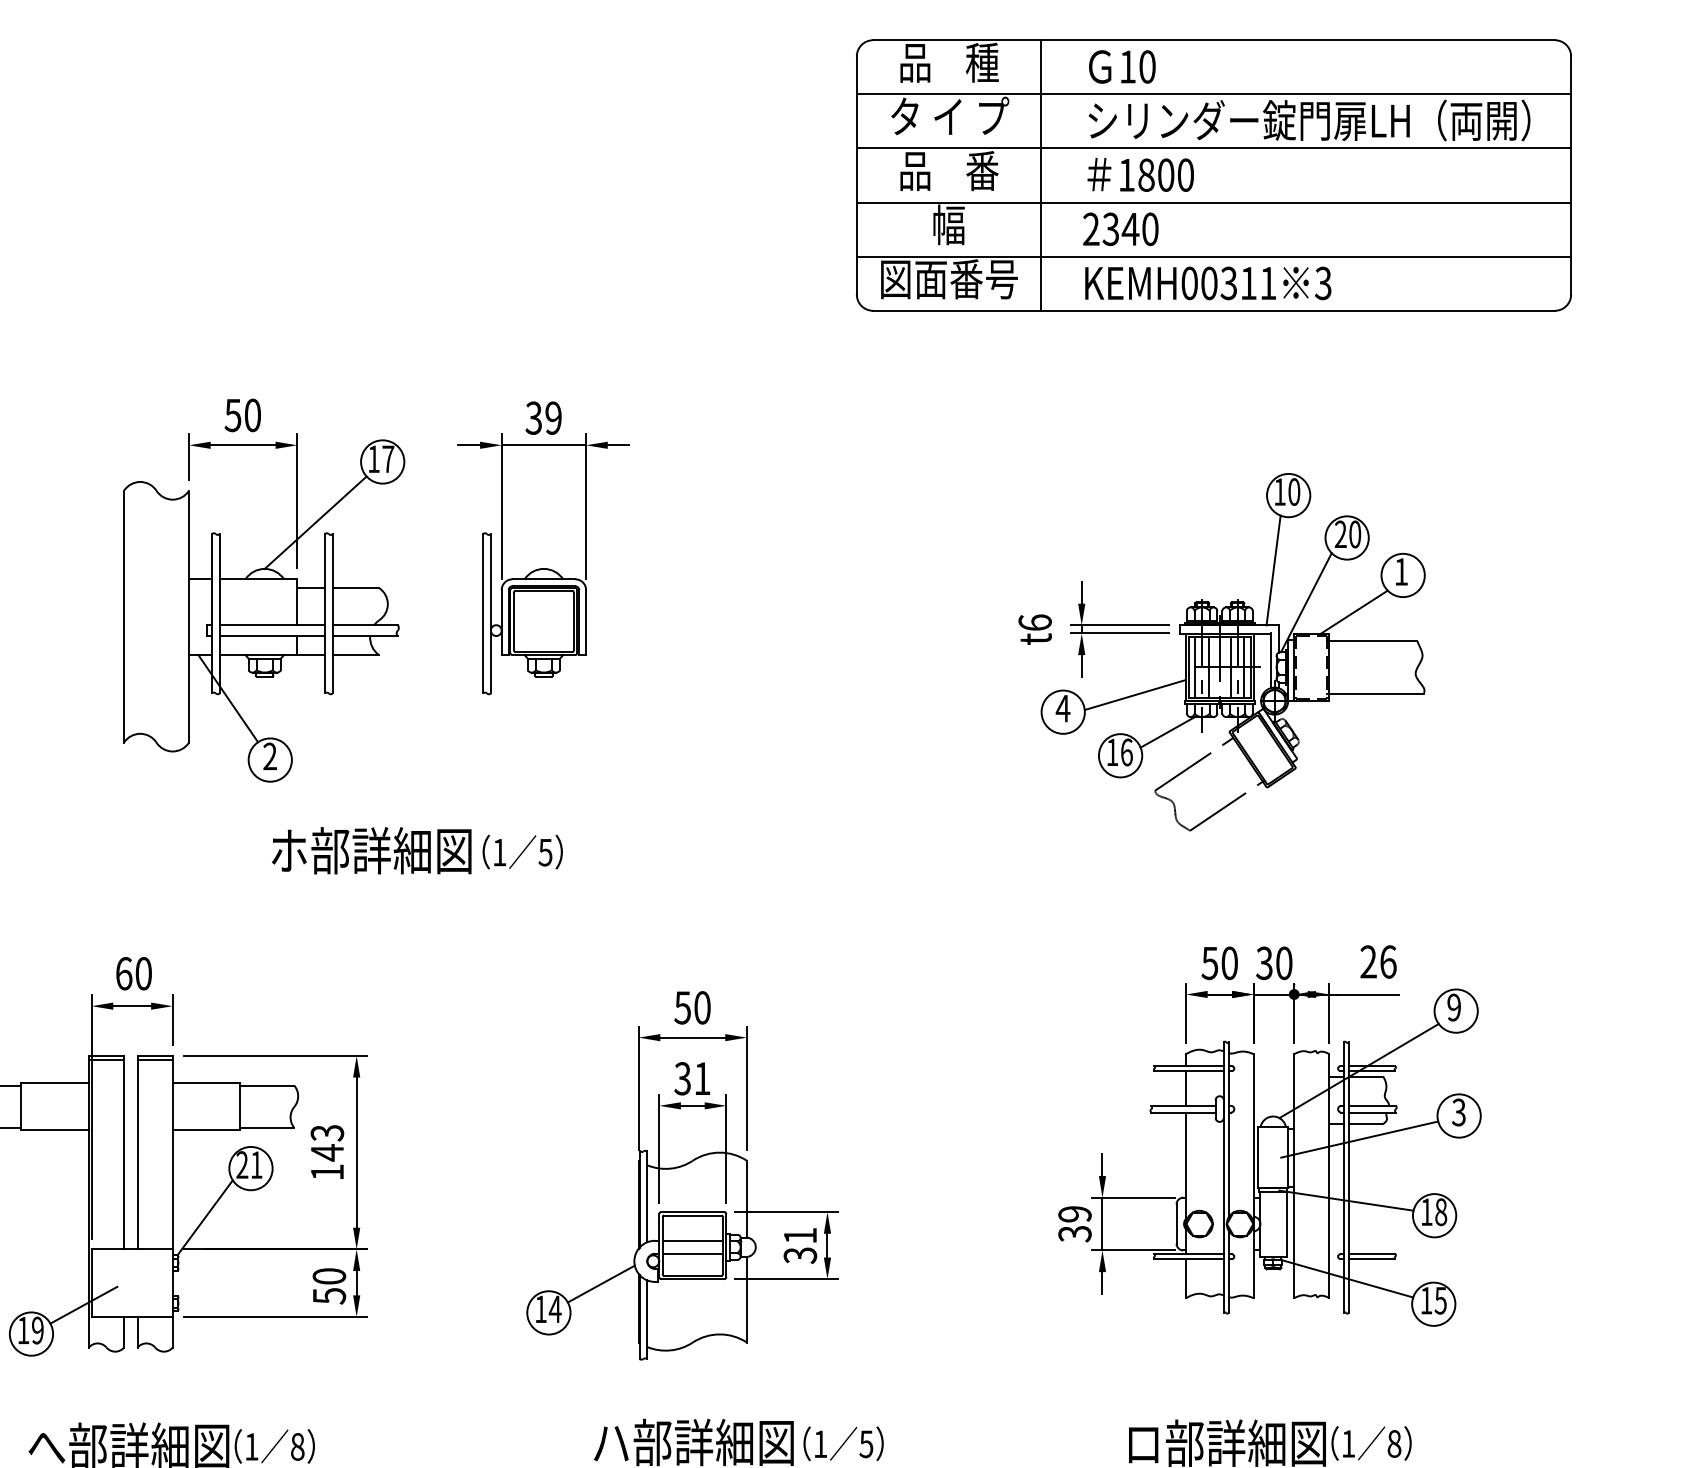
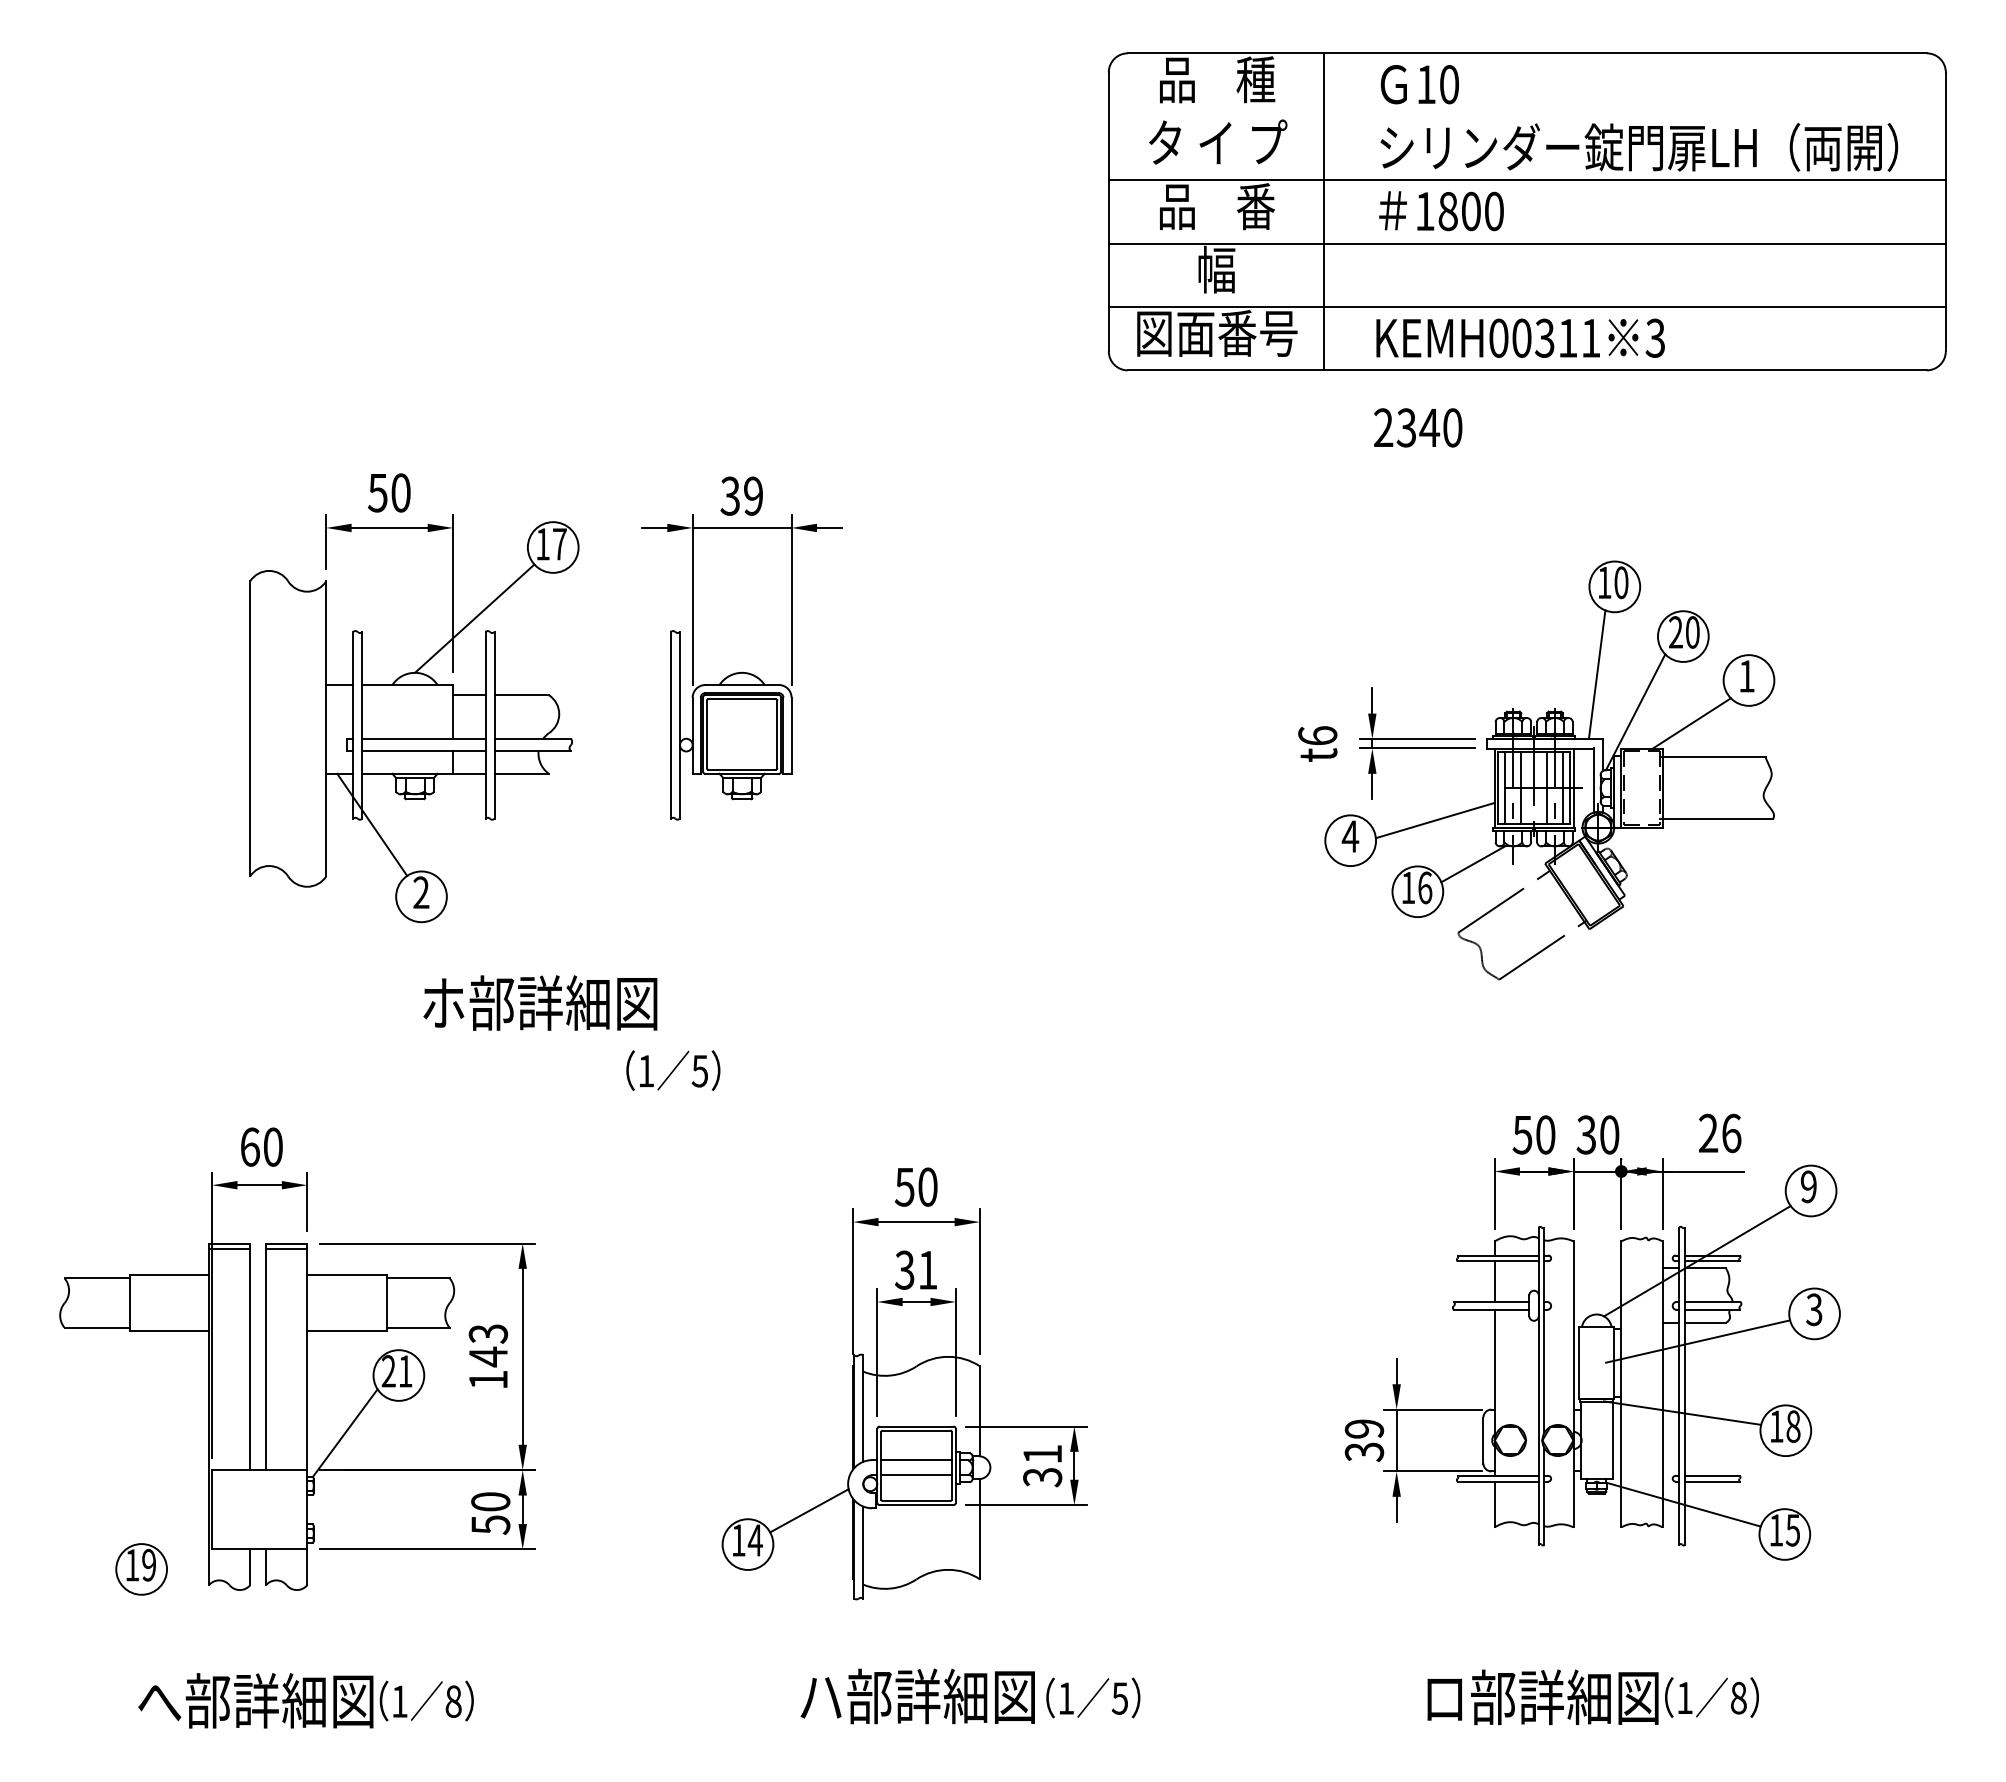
line: (1213, 94) -> (1526, 116), removed
text: (1121, 228) -> (1418, 427), moved
text: (522, 851) -> (673, 1070), moved
line: (83, 1305) -> (202, 1535), removed

